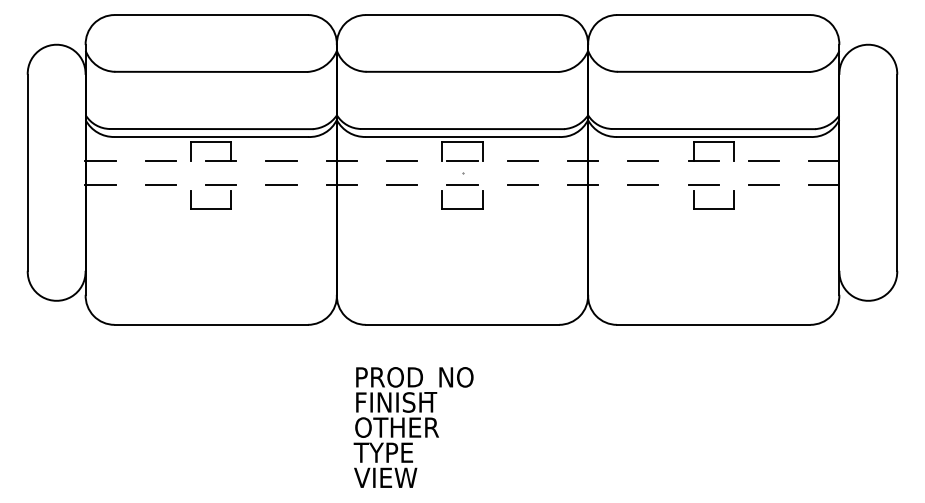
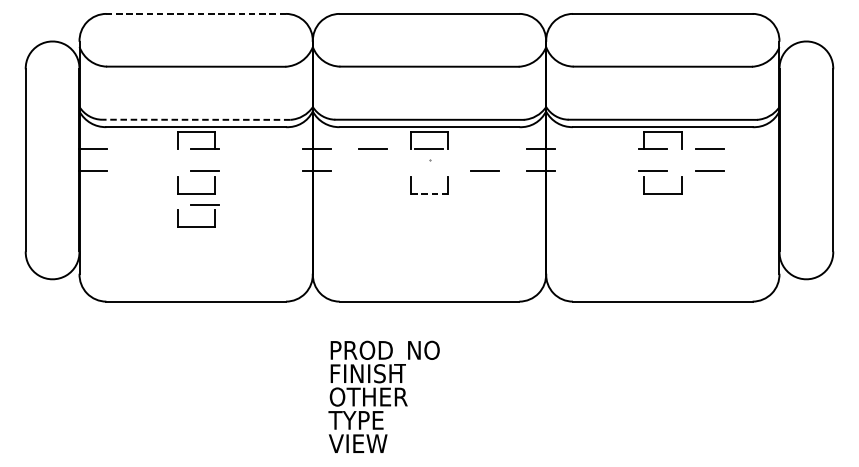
line: (211, 15) -> (196, 14), solid -> dashed
line: (210, 129) -> (195, 120), solid -> dashed
line: (160, 160) -> (149, 148), removed
line: (281, 160) -> (261, 148), removed
line: (522, 160) -> (485, 148), removed
line: (643, 160) -> (597, 148), removed
line: (824, 160) -> (765, 148), removed
line: (160, 184) -> (149, 171), removed
line: (281, 184) -> (261, 171), removed
line: (402, 184) -> (373, 171), removed
line: (462, 184) -> (429, 171), removed
line: (643, 184) -> (597, 171), removed
line: (824, 184) -> (765, 171), removed
line: (462, 208) -> (429, 193), solid -> dashed
part: (213, 221) -> (198, 205), added

